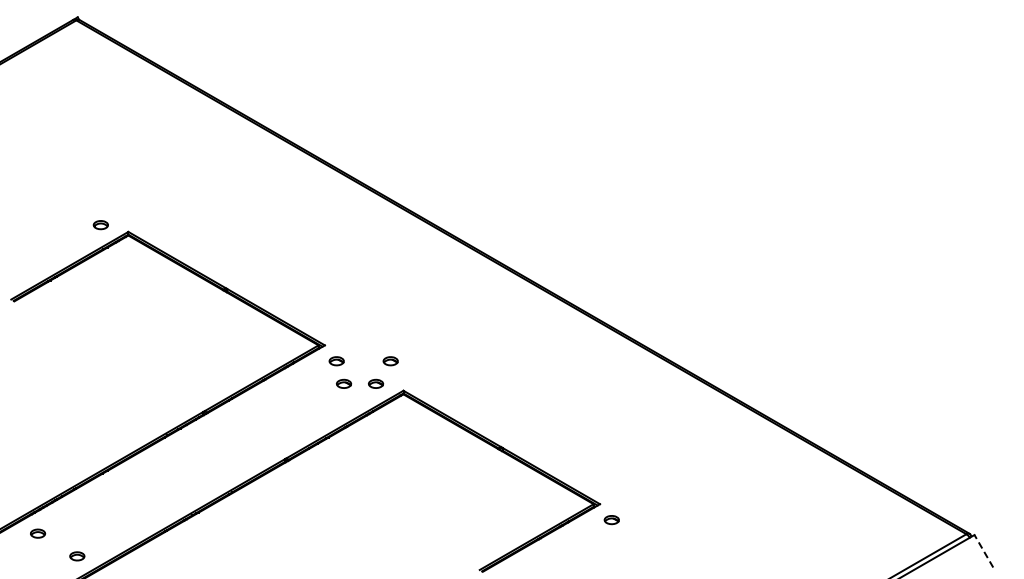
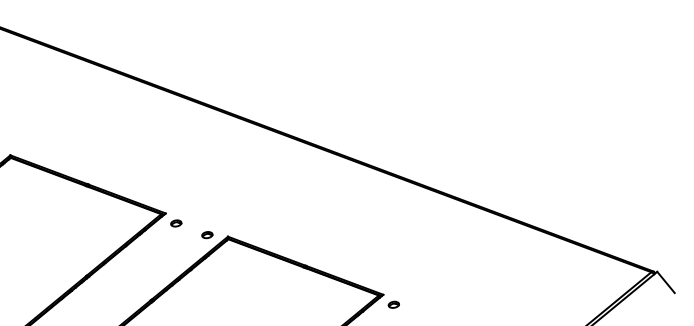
part: (390, 361) -> (215, 217), removed
part: (344, 383) -> (184, 238), removed
line: (983, 551) -> (665, 282), dashed -> solid

